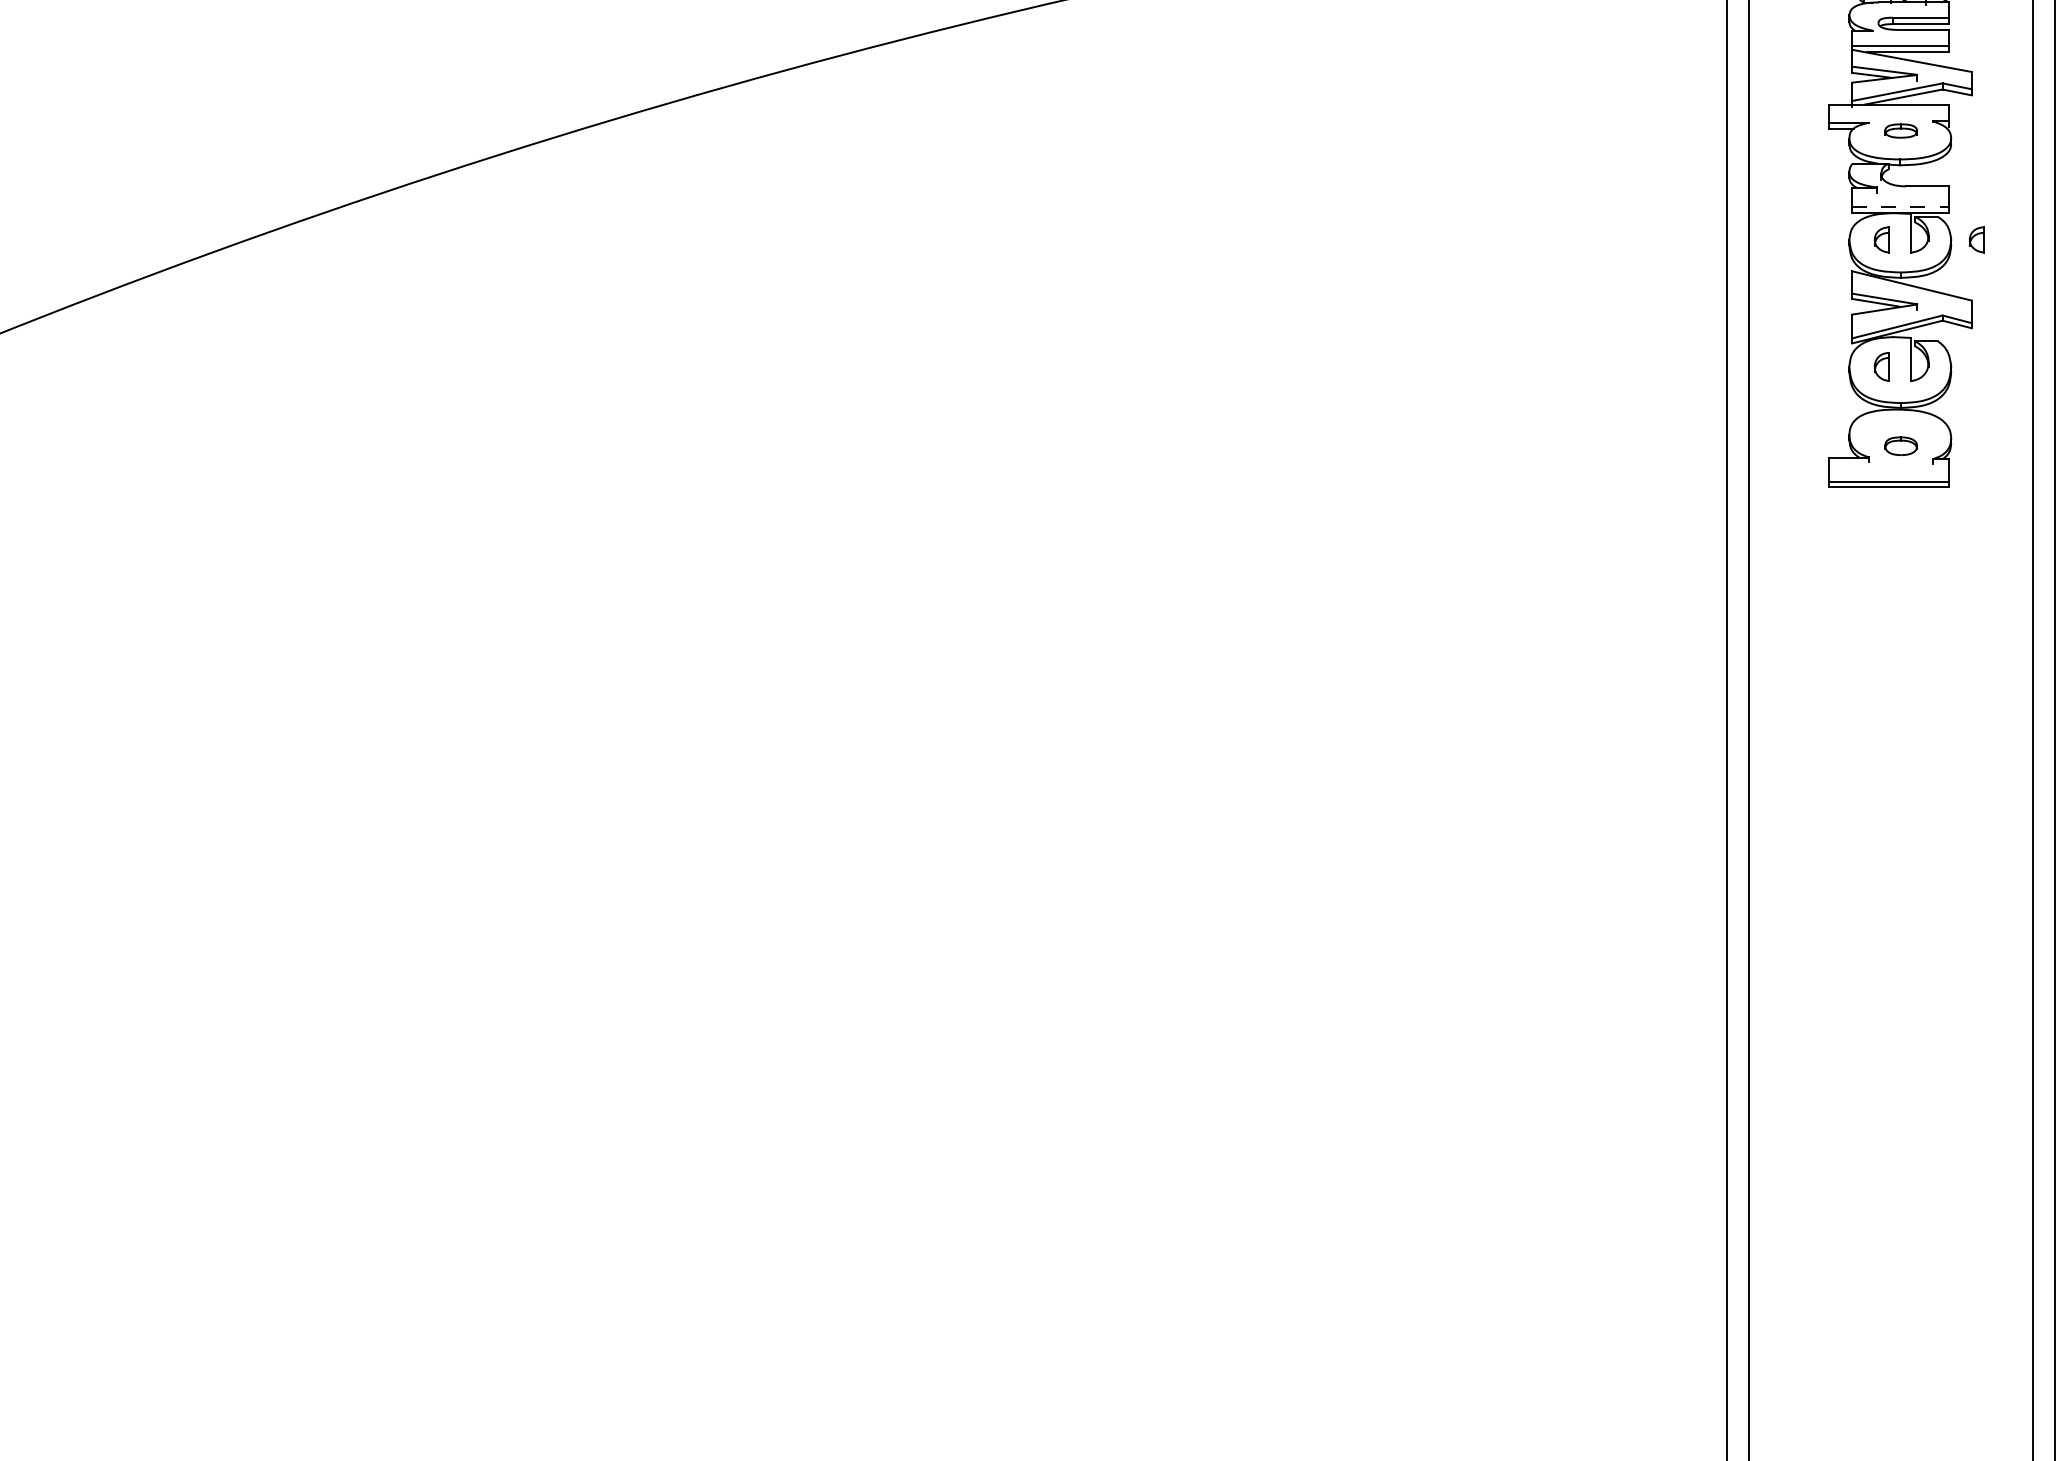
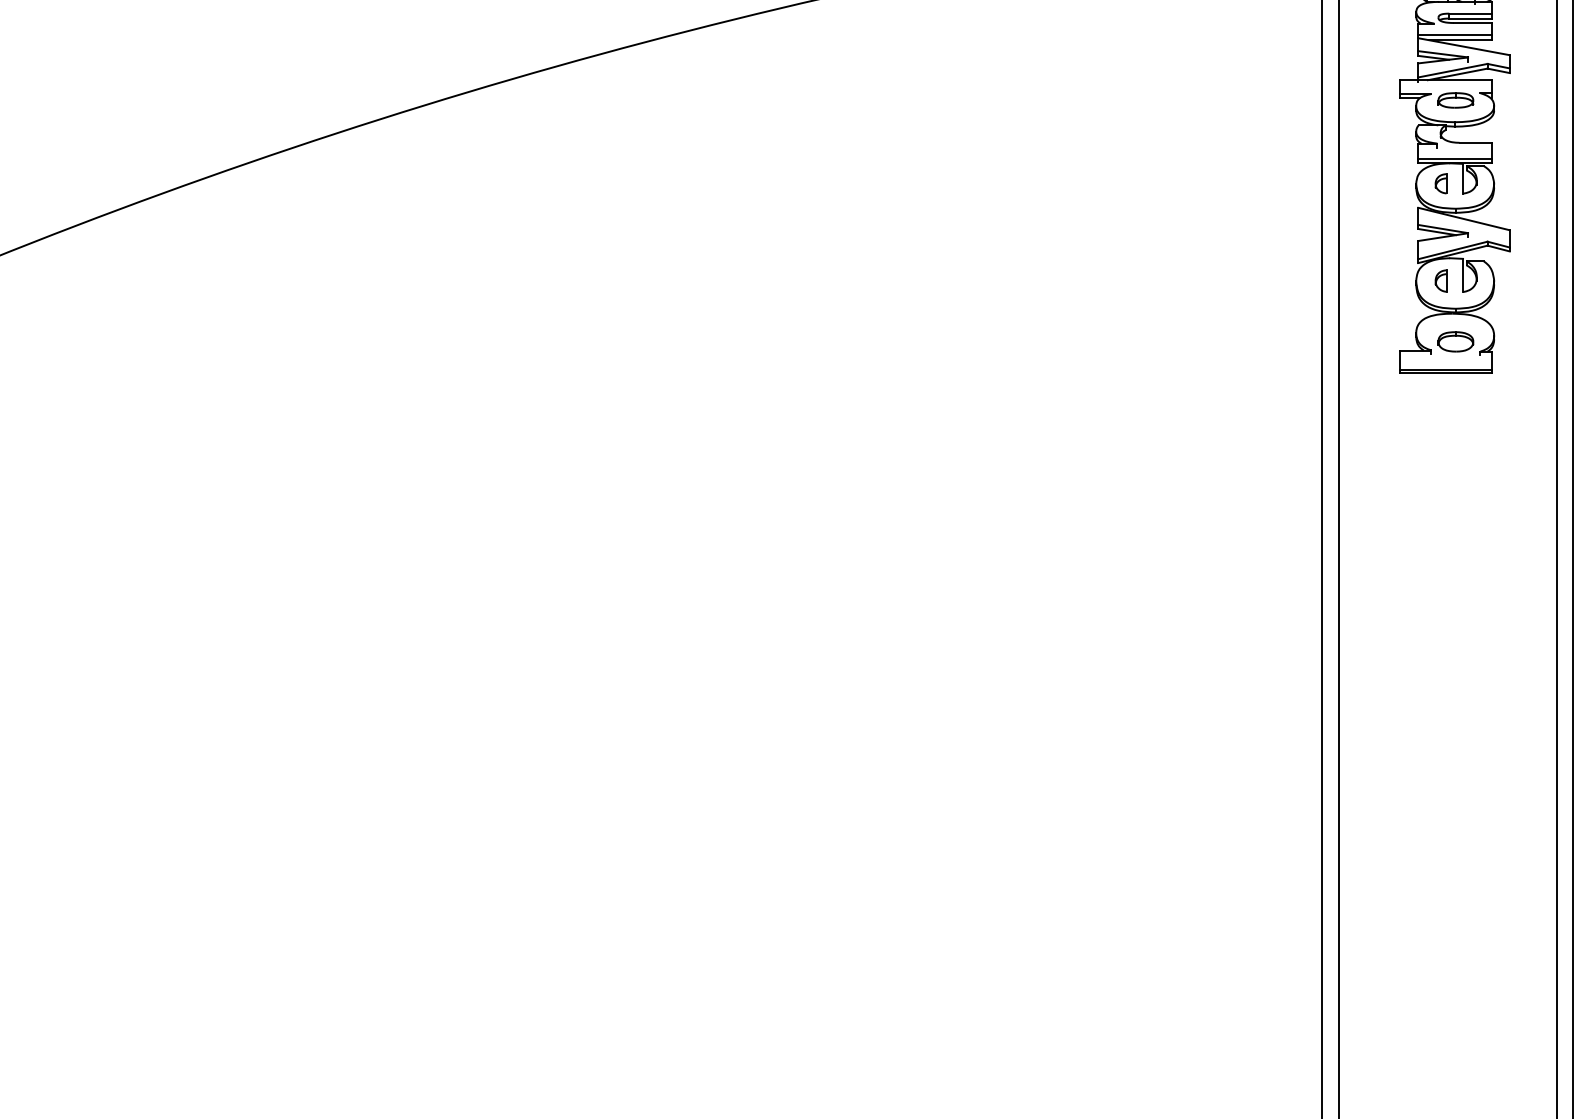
part: (1900, 130) -> (1455, 100), size x1.43
line: (1900, 206) -> (1455, 158), dashed -> solid
part: (1976, 239) -> (1513, 183), removed
part: (1900, 445) -> (1455, 341), size x1.43

